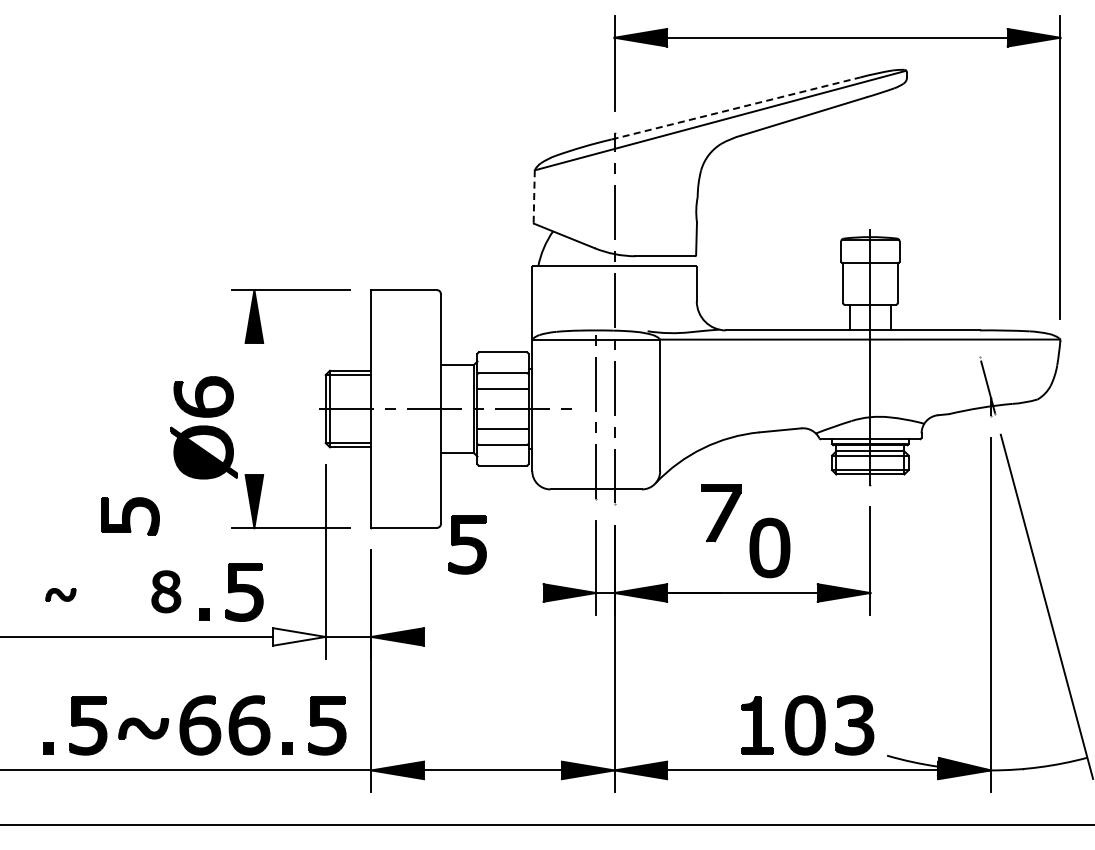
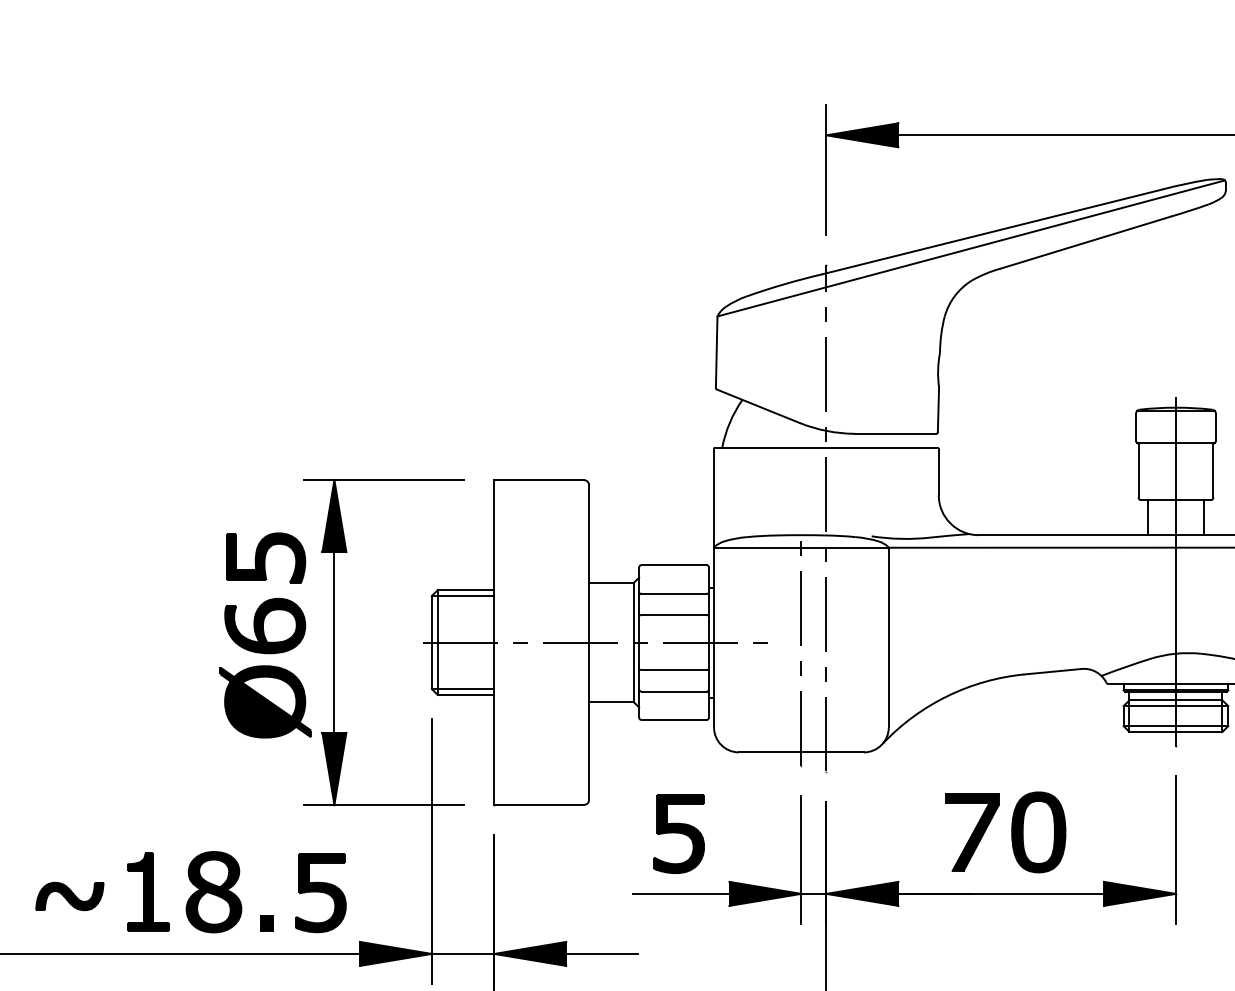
line: (736, 108) -> (993, 231), dashed -> solid
line: (534, 196) -> (717, 352), dashed -> solid
line: (254, 408) -> (334, 641), added
part: (721, 513) -> (972, 833), moved
part: (130, 516) -> (266, 558), moved
part: (467, 544) -> (678, 833), moved
part: (117, 591) -> (147, 891), added
part: (166, 591) -> (214, 891), size x1.43
line: (507, 593) -> (680, 894), added
part: (60, 594) -> (69, 895), size x1.67
fill: (299, 636) -> (396, 953), added
line: (450, 636) -> (602, 953), added

